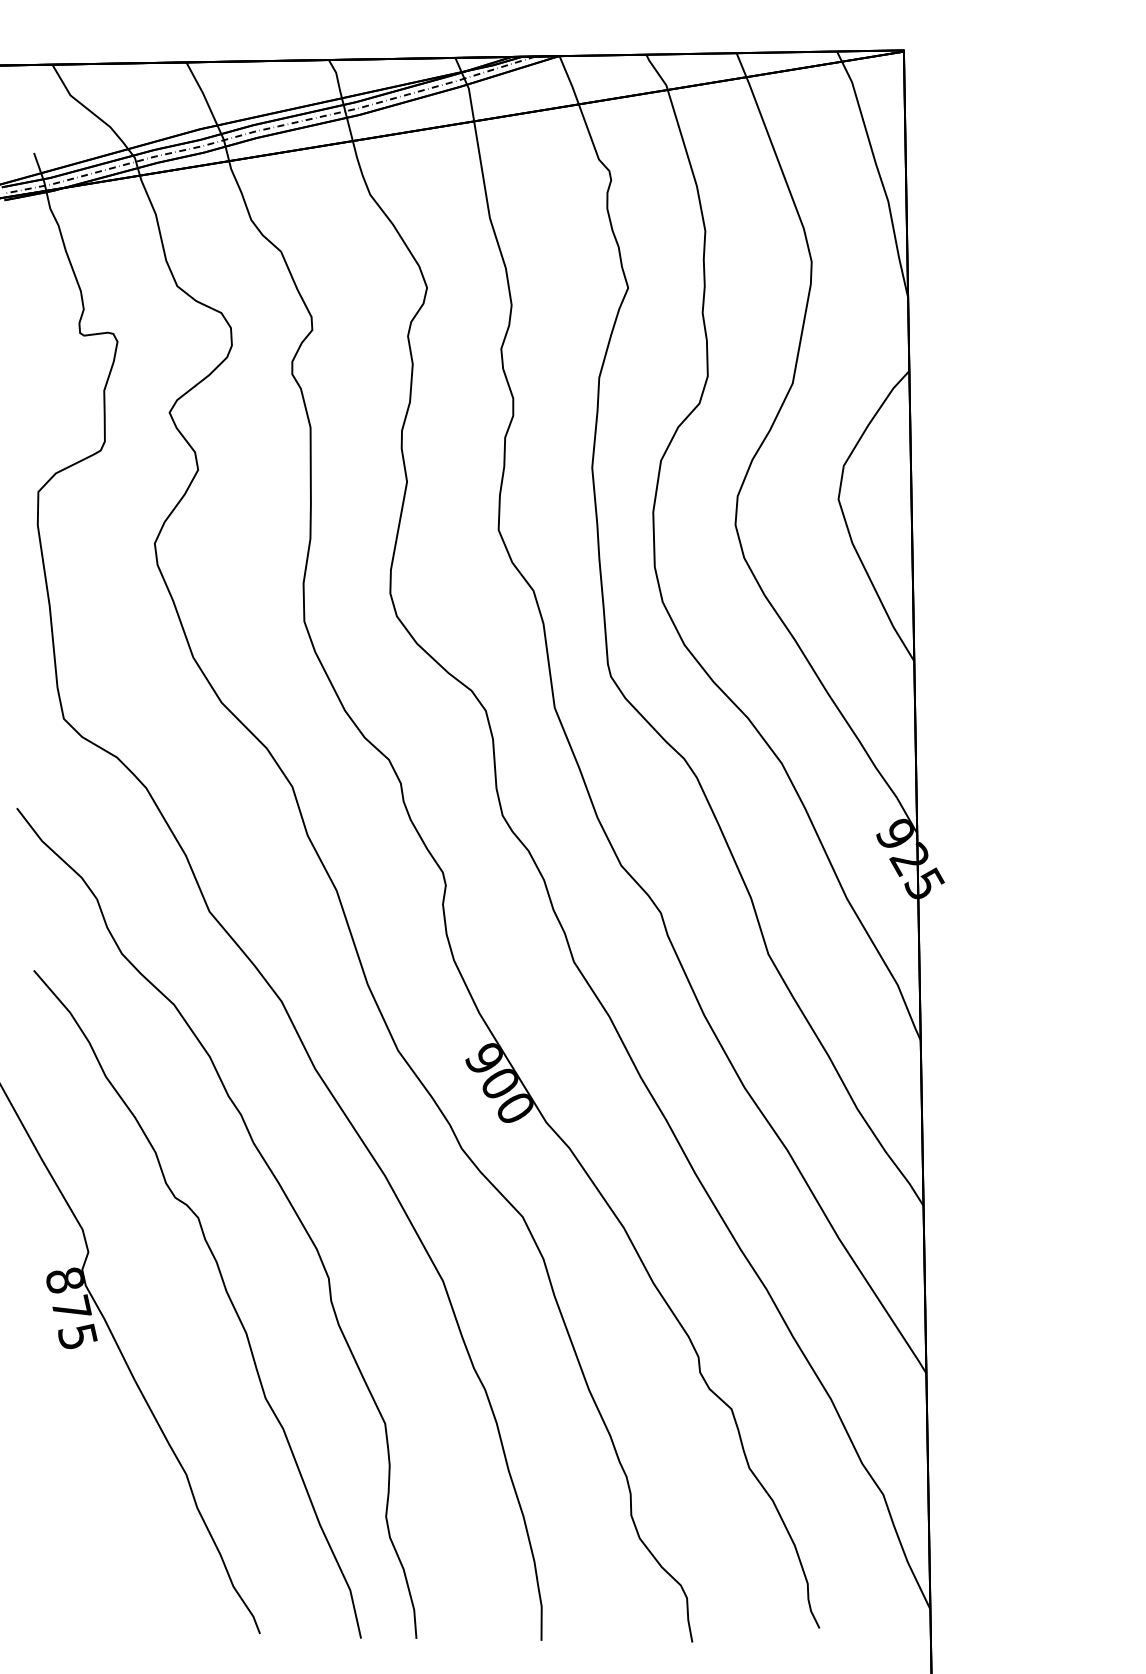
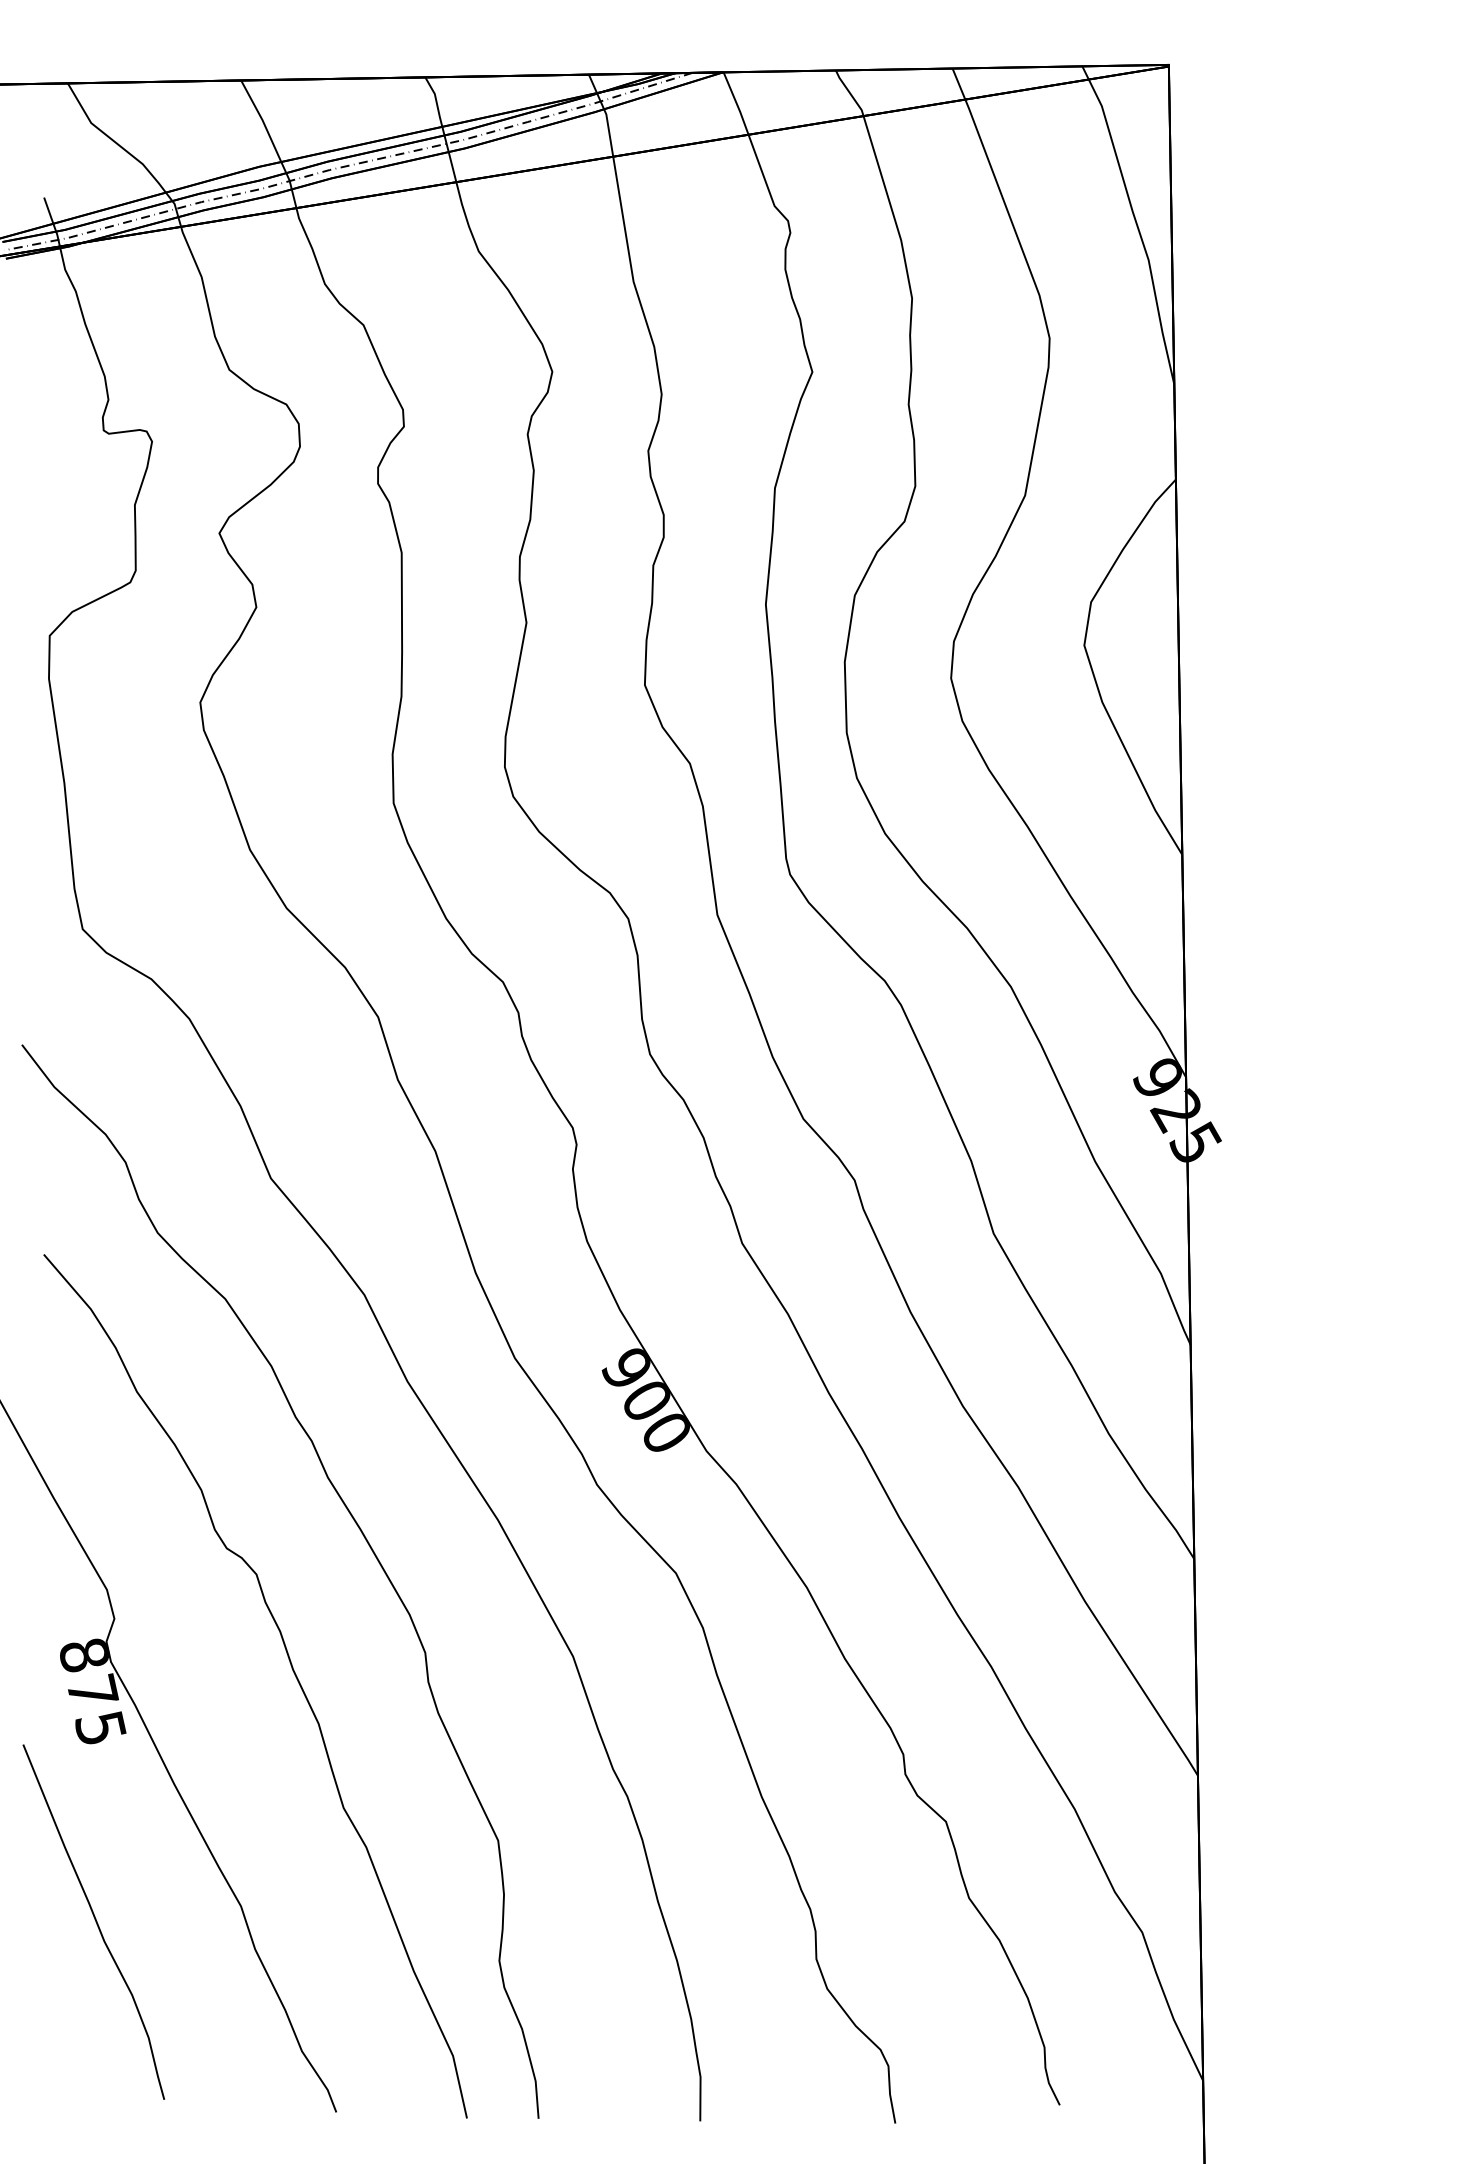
curve: (73, 1486) -> (95, 1921), added

